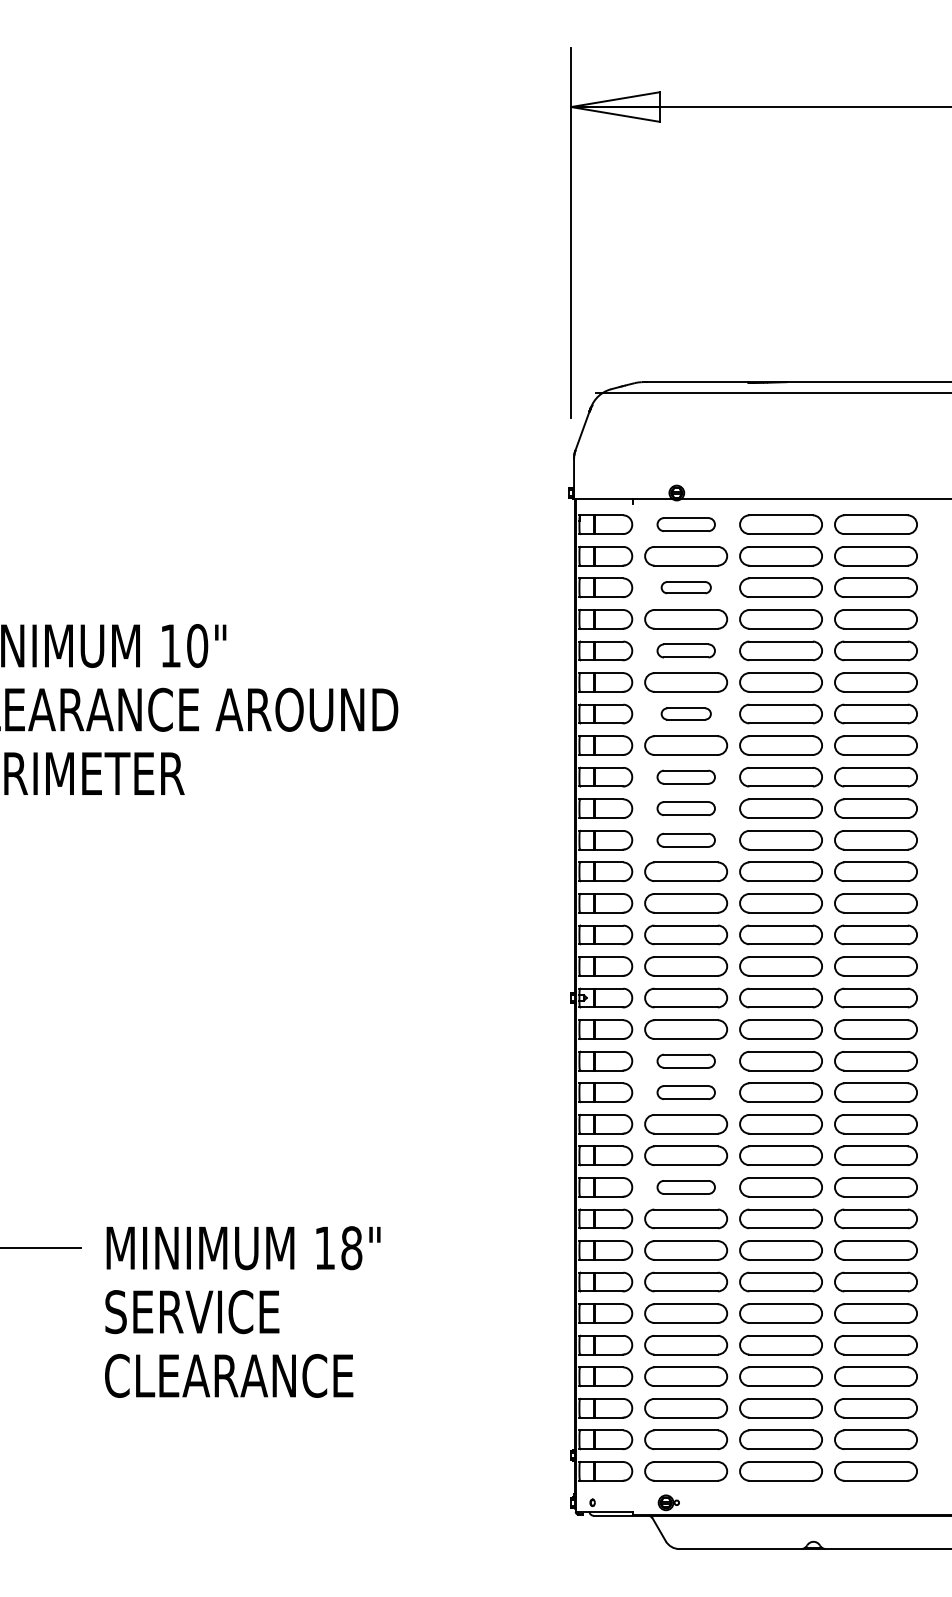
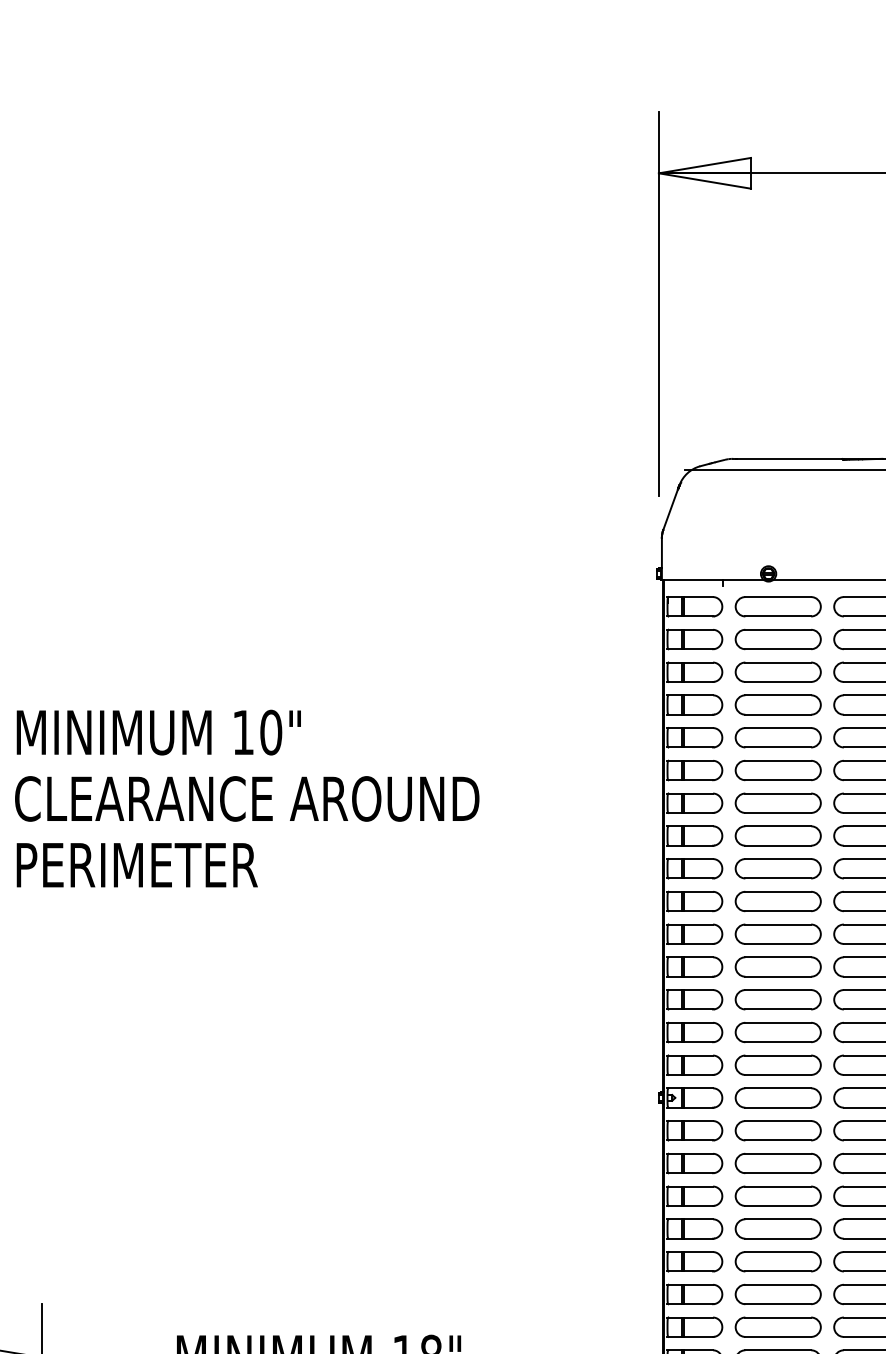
part: (686, 524) -> (778, 606), size x1.43
part: (686, 587) -> (778, 671), size x1.67
part: (686, 650) -> (778, 737), size x1.43
part: (686, 713) -> (778, 802), size x1.67
part: (686, 777) -> (778, 869), size x1.43
part: (686, 808) -> (778, 901), size x1.43
part: (686, 840) -> (778, 934), size x1.43
part: (686, 1061) -> (778, 1163), size x1.43
part: (686, 1092) -> (778, 1196), size x1.43
part: (686, 1187) -> (778, 1294), size x1.43

